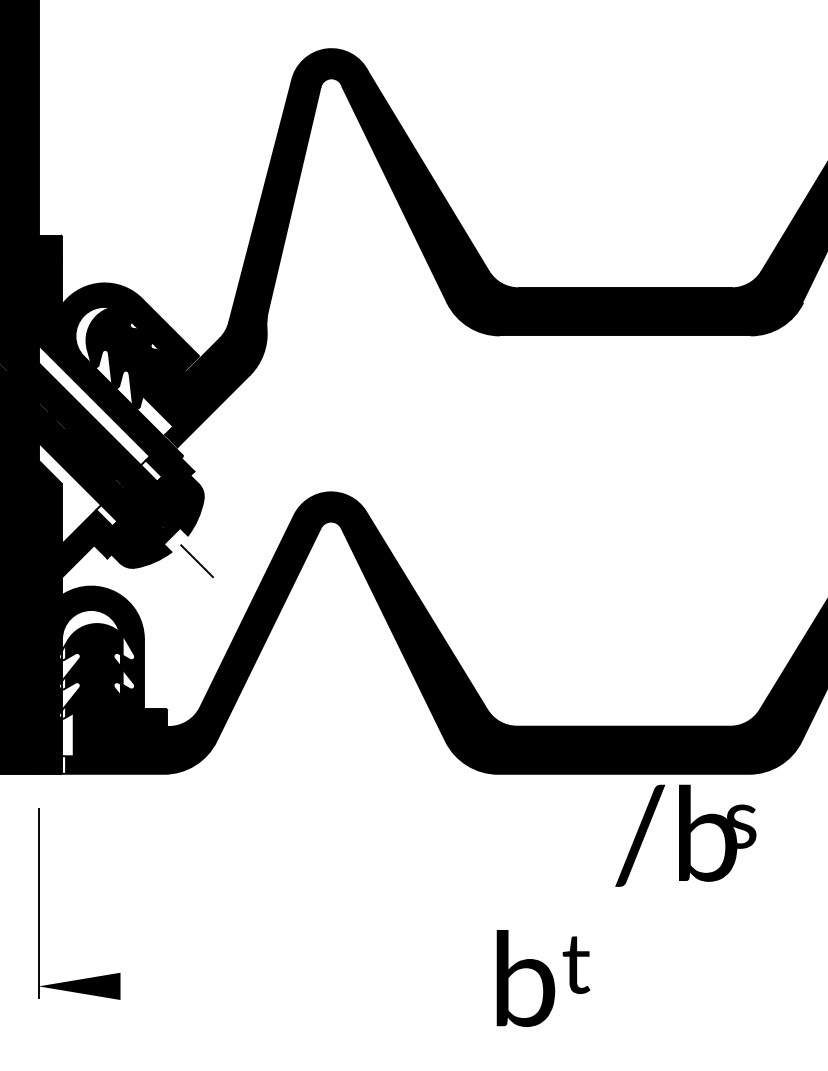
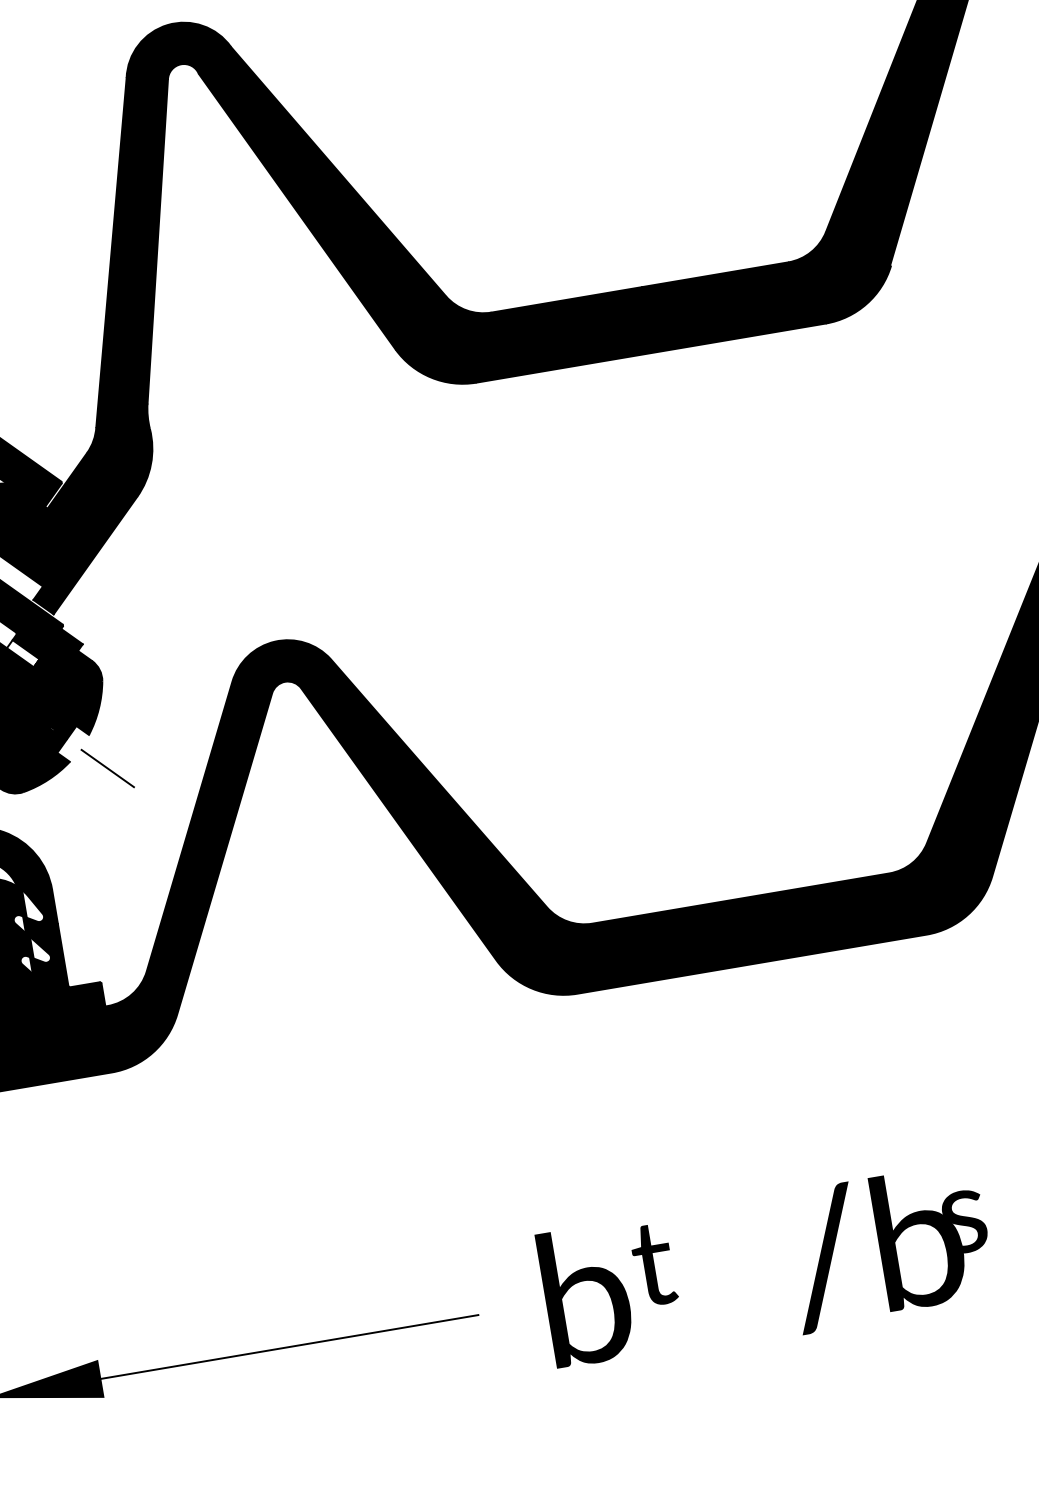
text: (685, 835) -> (888, 1247), moved
text: (543, 978) -> (610, 1291), moved
line: (255, 986) -> (289, 1347), added

